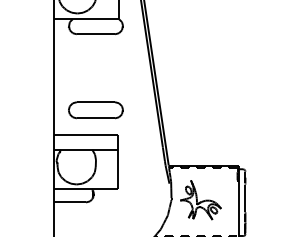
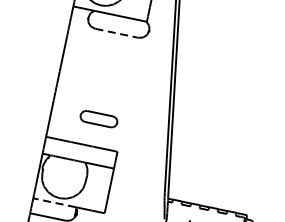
line: (96, 34) -> (117, 33), solid -> dashed
part: (95, 110) -> (98, 119), size x0.6
line: (73, 189) -> (54, 203), solid -> dashed

